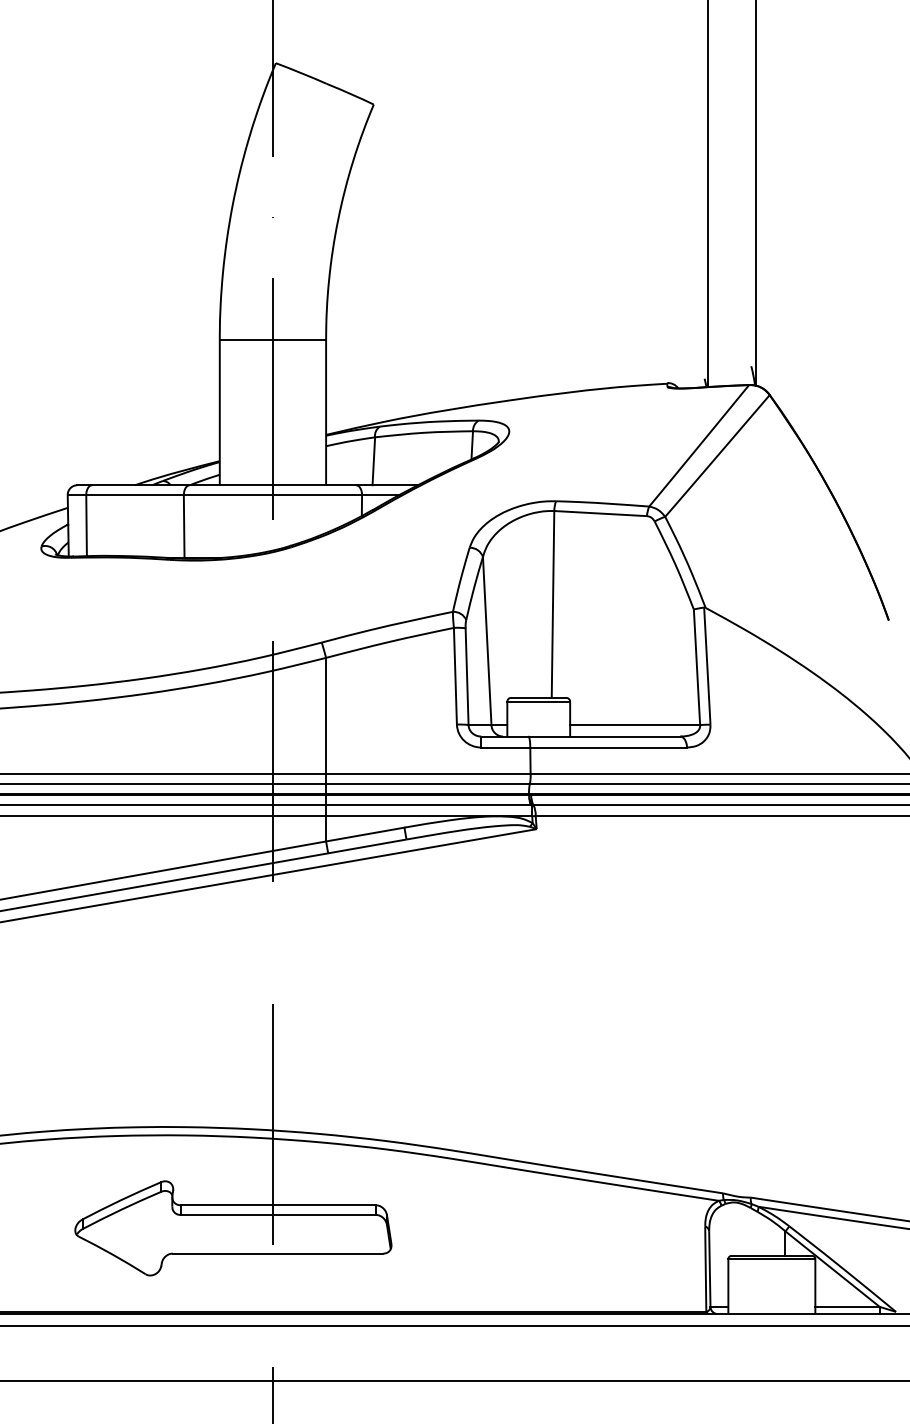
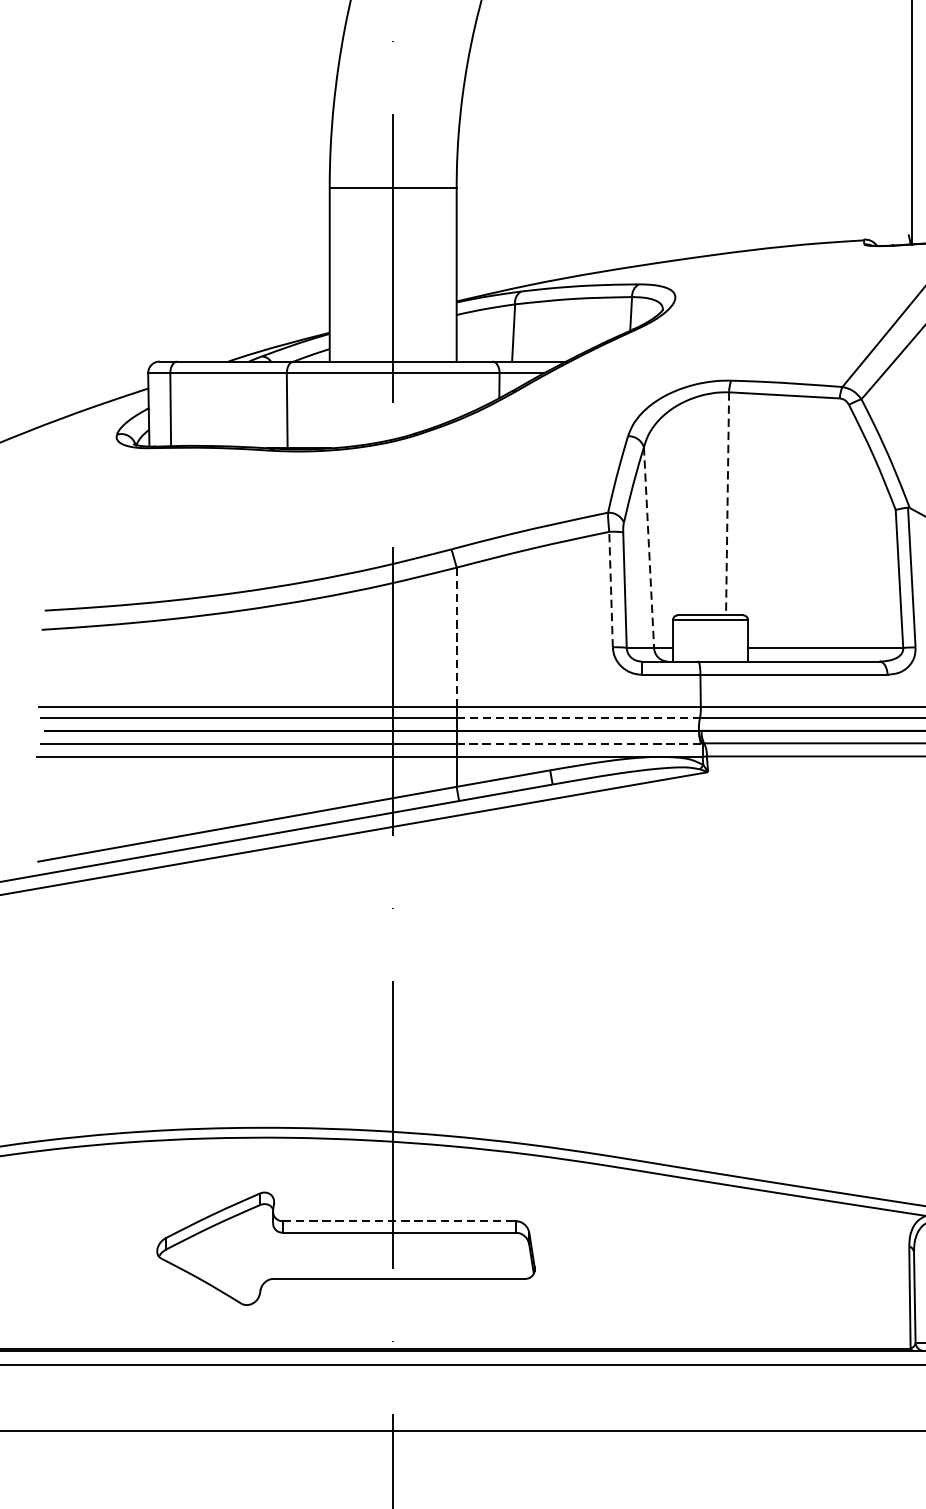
line: (553, 604) -> (728, 503), solid -> dashed
line: (487, 641) -> (649, 548), solid -> dashed
line: (455, 675) -> (611, 588), solid -> dashed
line: (326, 716) -> (457, 637), solid -> dashed
line: (428, 783) -> (578, 717), solid -> dashed
line: (427, 805) -> (577, 743), solid -> dashed
line: (278, 1205) -> (399, 1221), solid -> dashed

